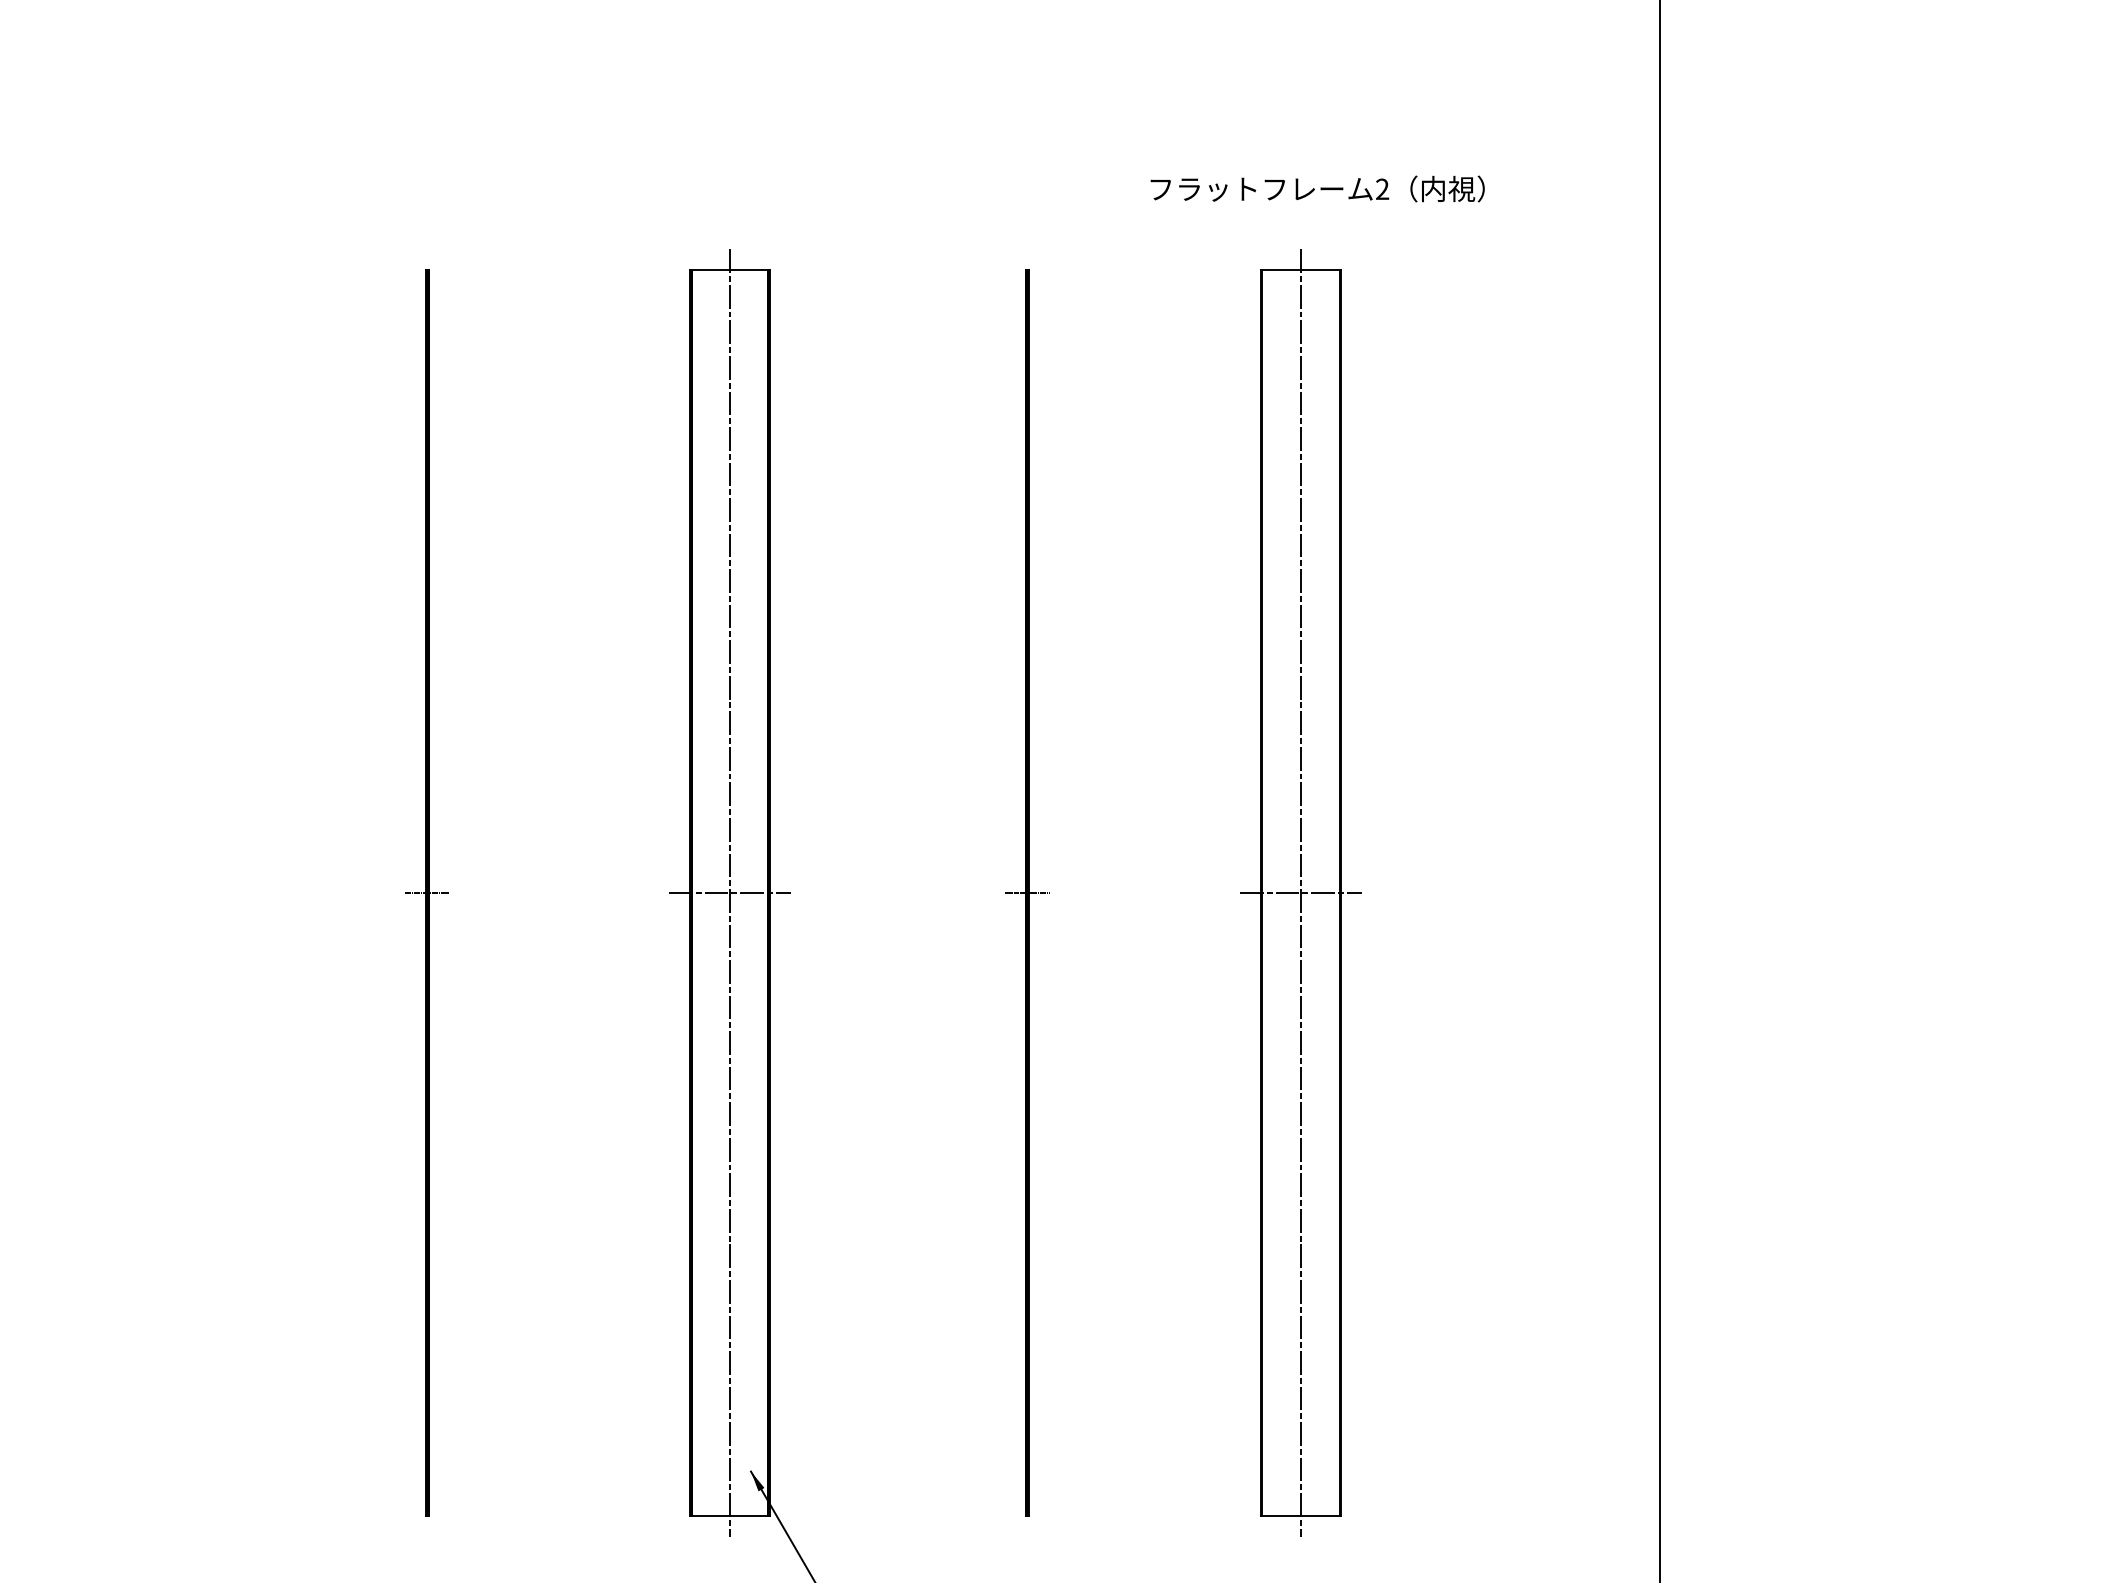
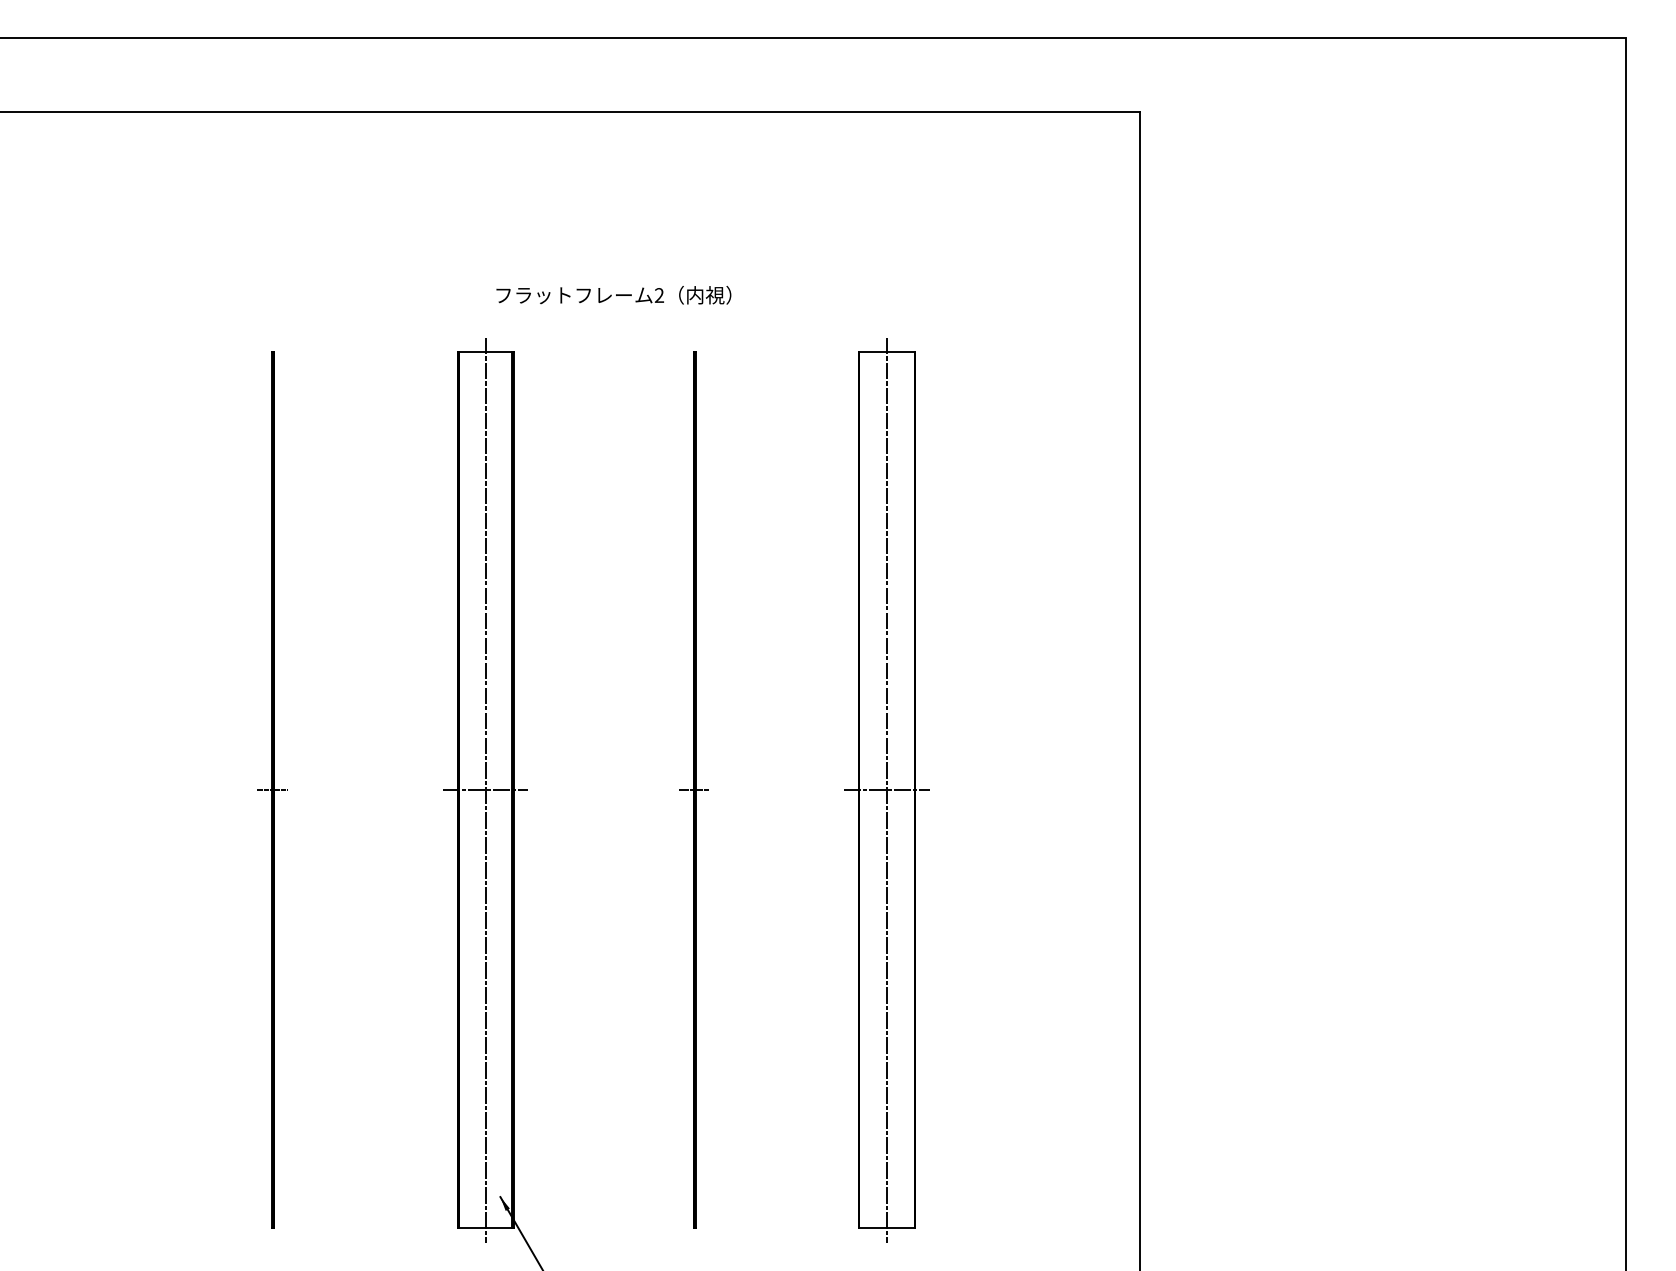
text: (1317, 189) -> (613, 295), moved

